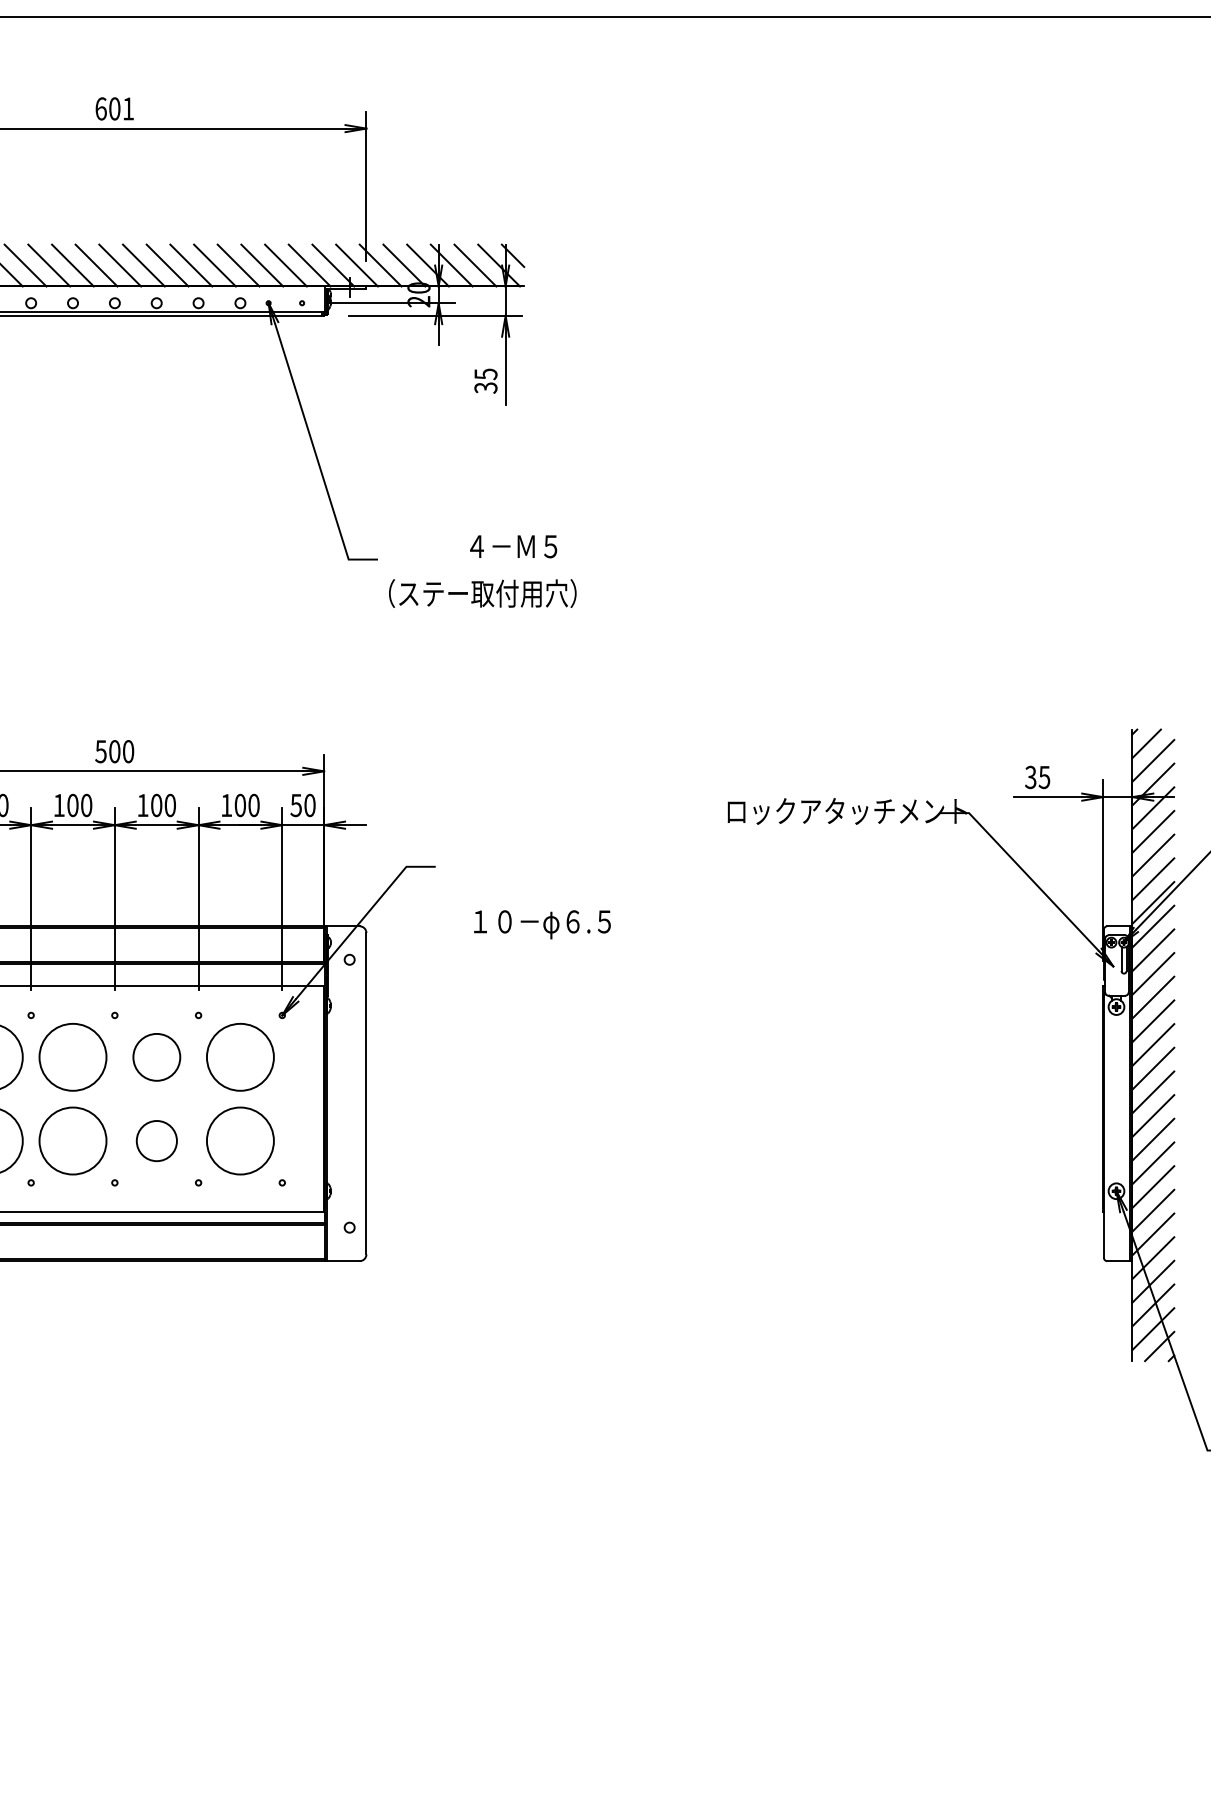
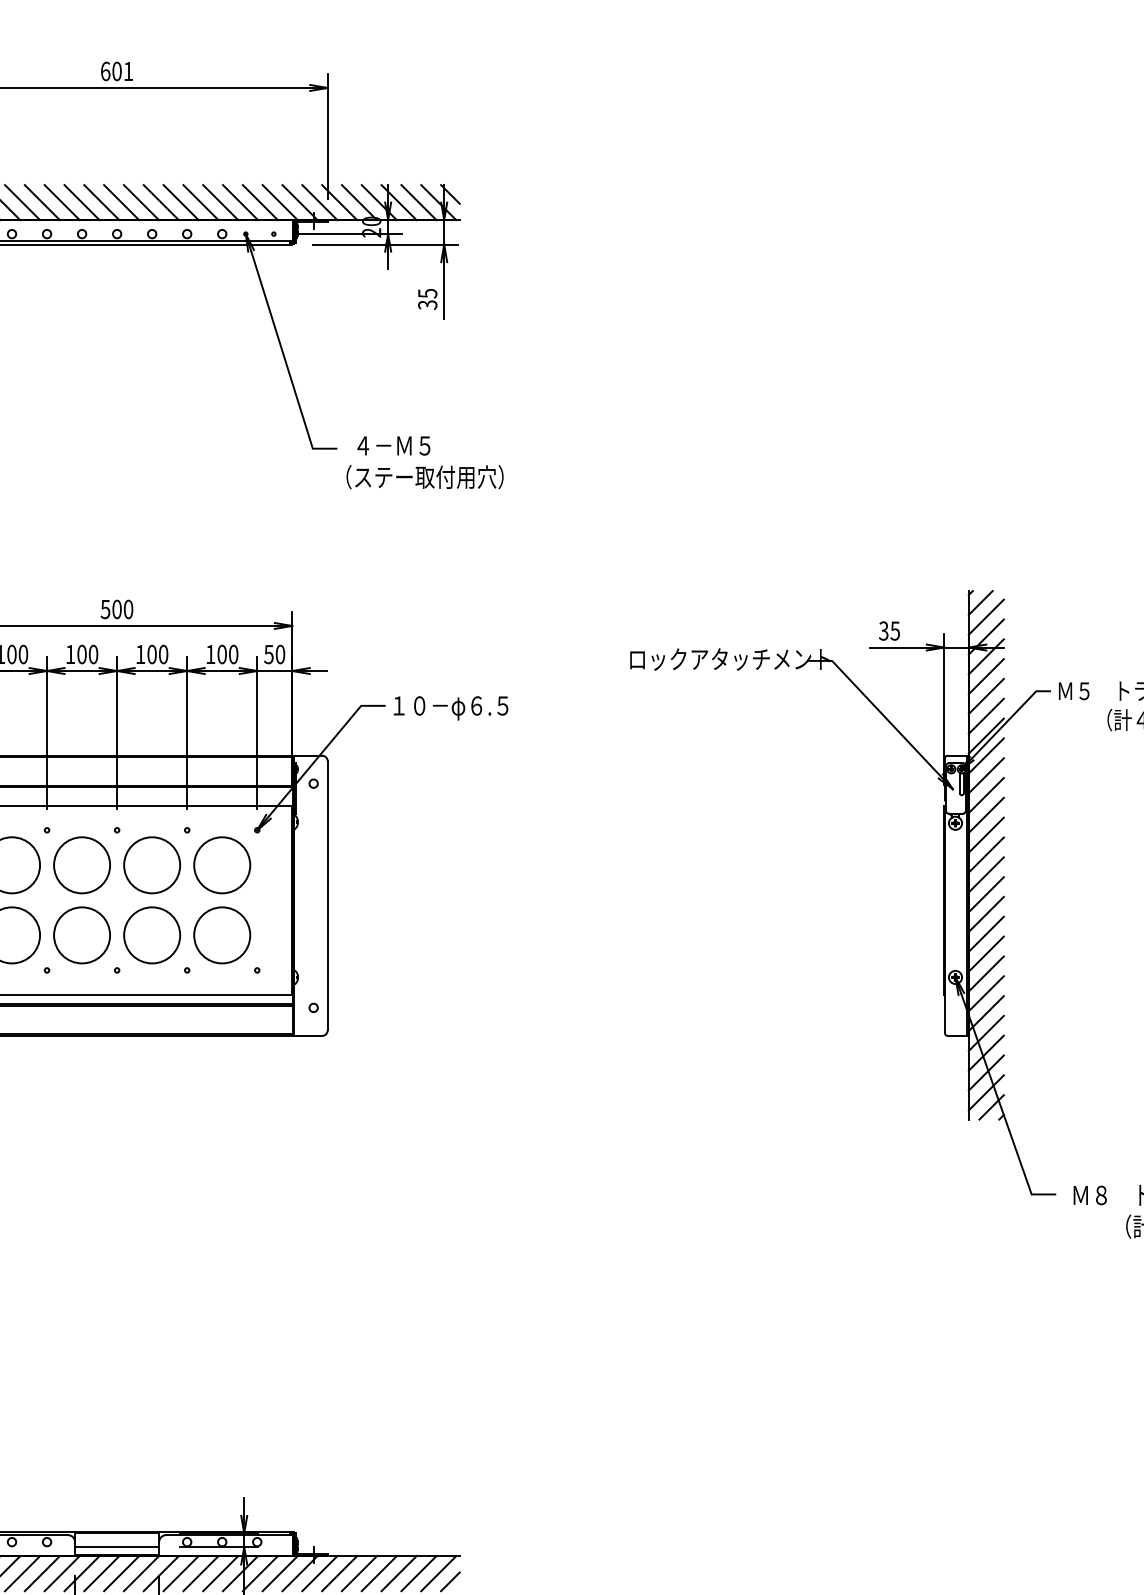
text: (513, 546) -> (393, 445), moved
text: (541, 924) -> (450, 708), moved
circle: (157, 1057) -> (152, 865), size x1.43
circle: (157, 1141) -> (152, 935), size x1.67

